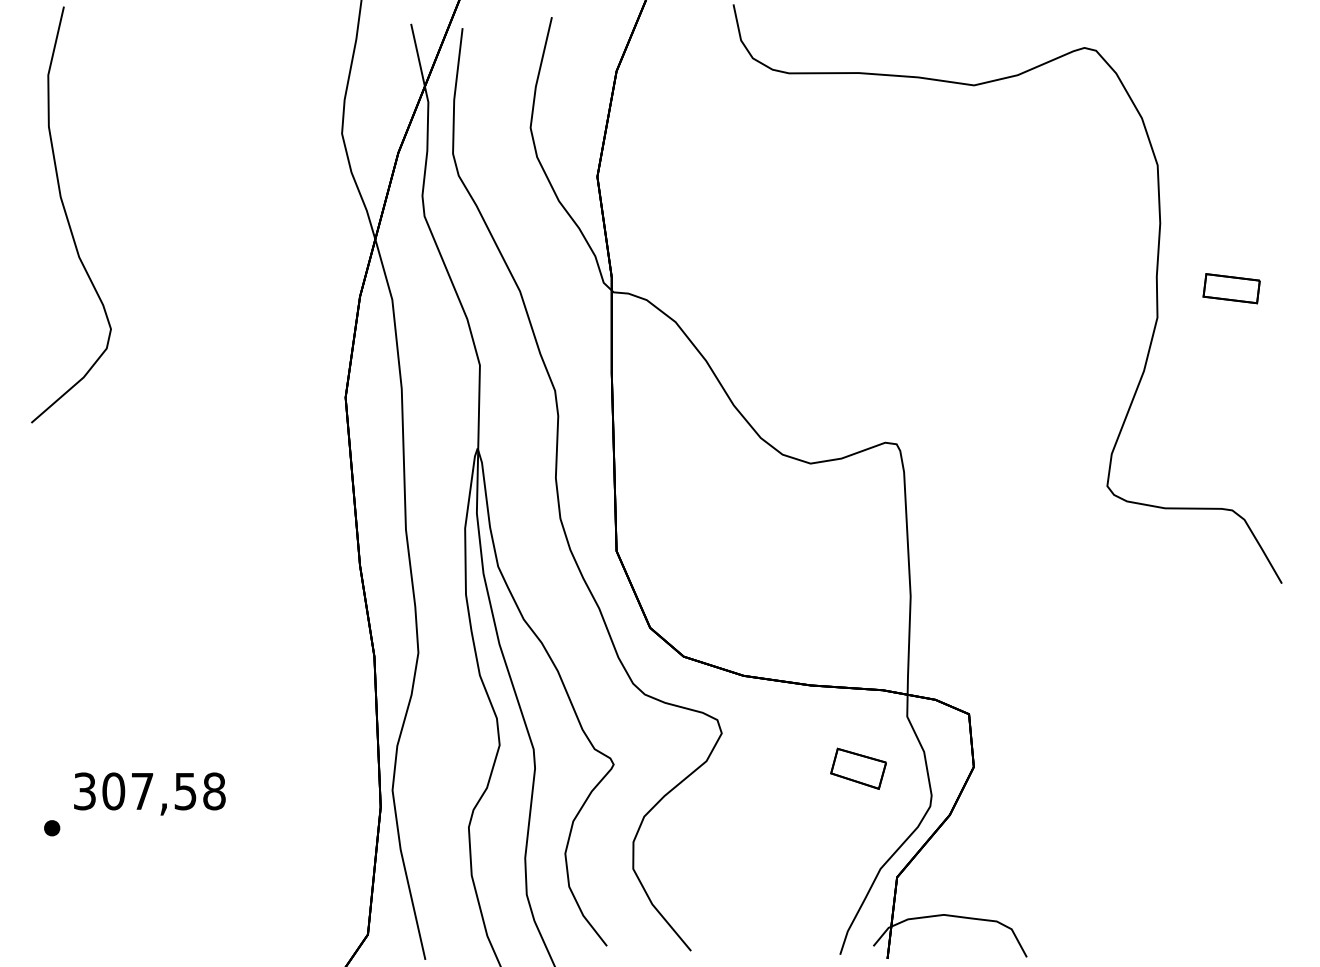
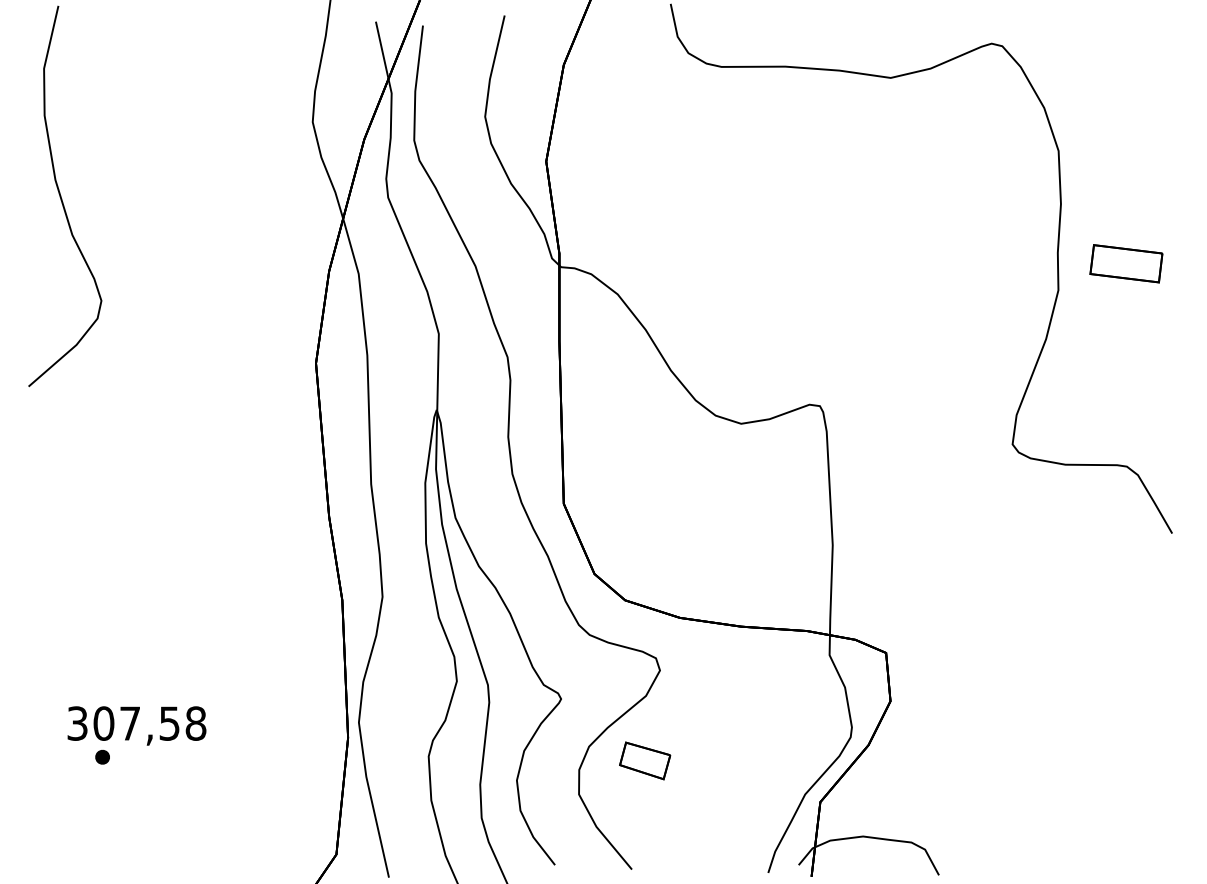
part: (1230, 288) -> (1125, 263), size x1.4
part: (859, 768) -> (645, 760), moved
part: (52, 827) -> (102, 756), moved

